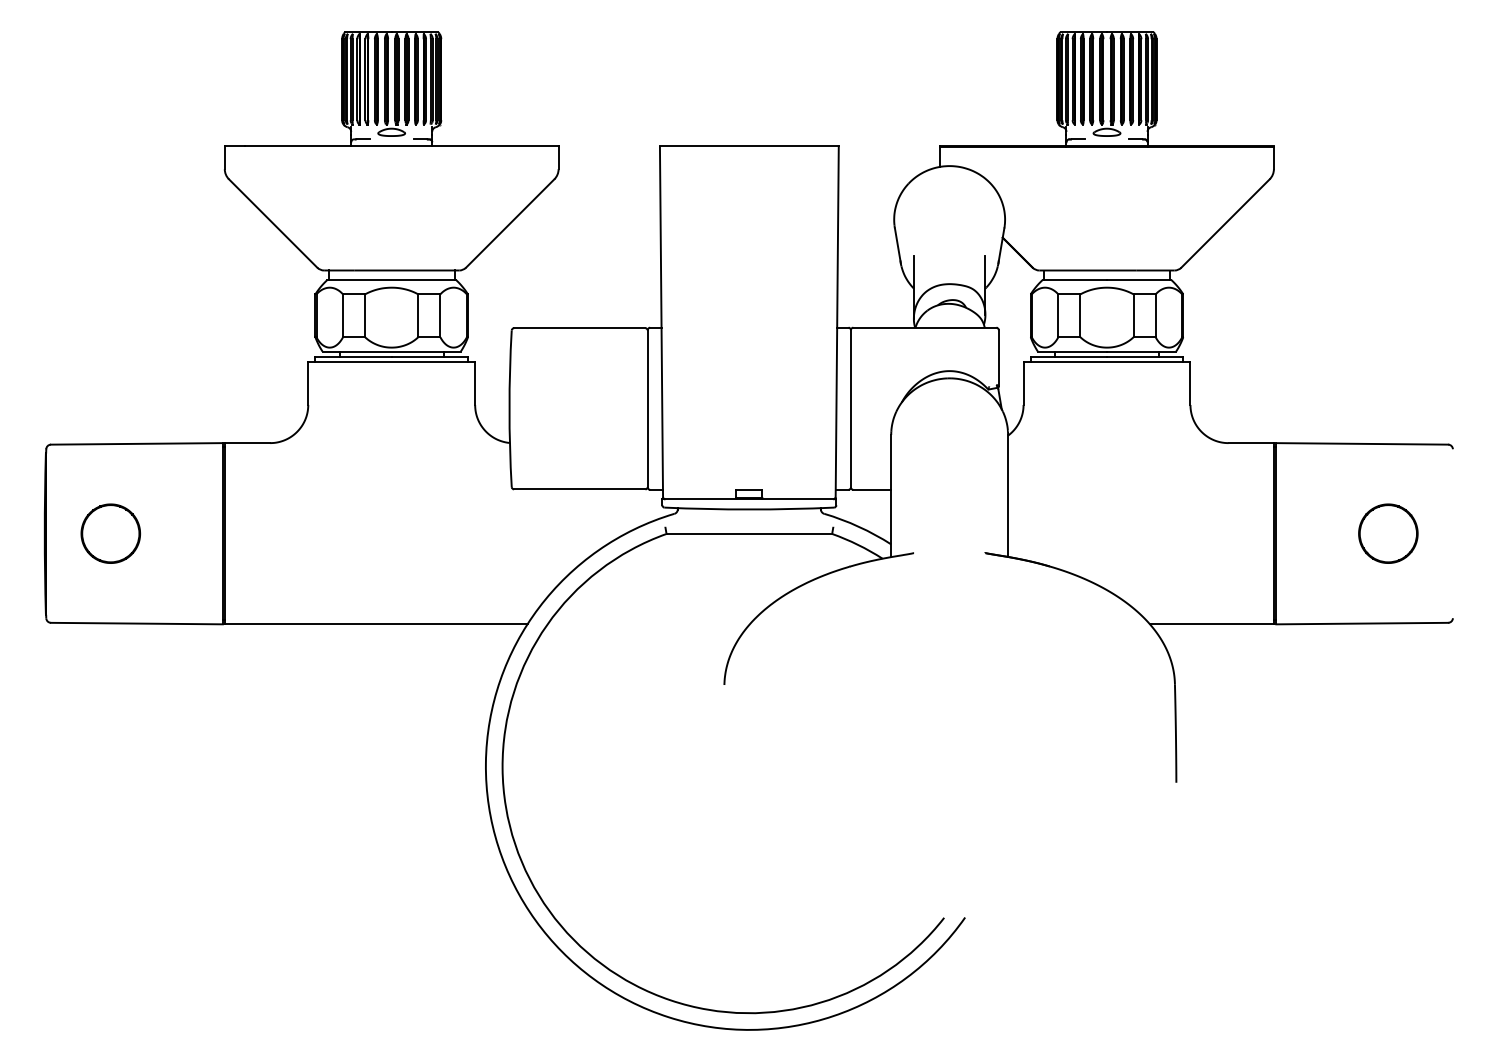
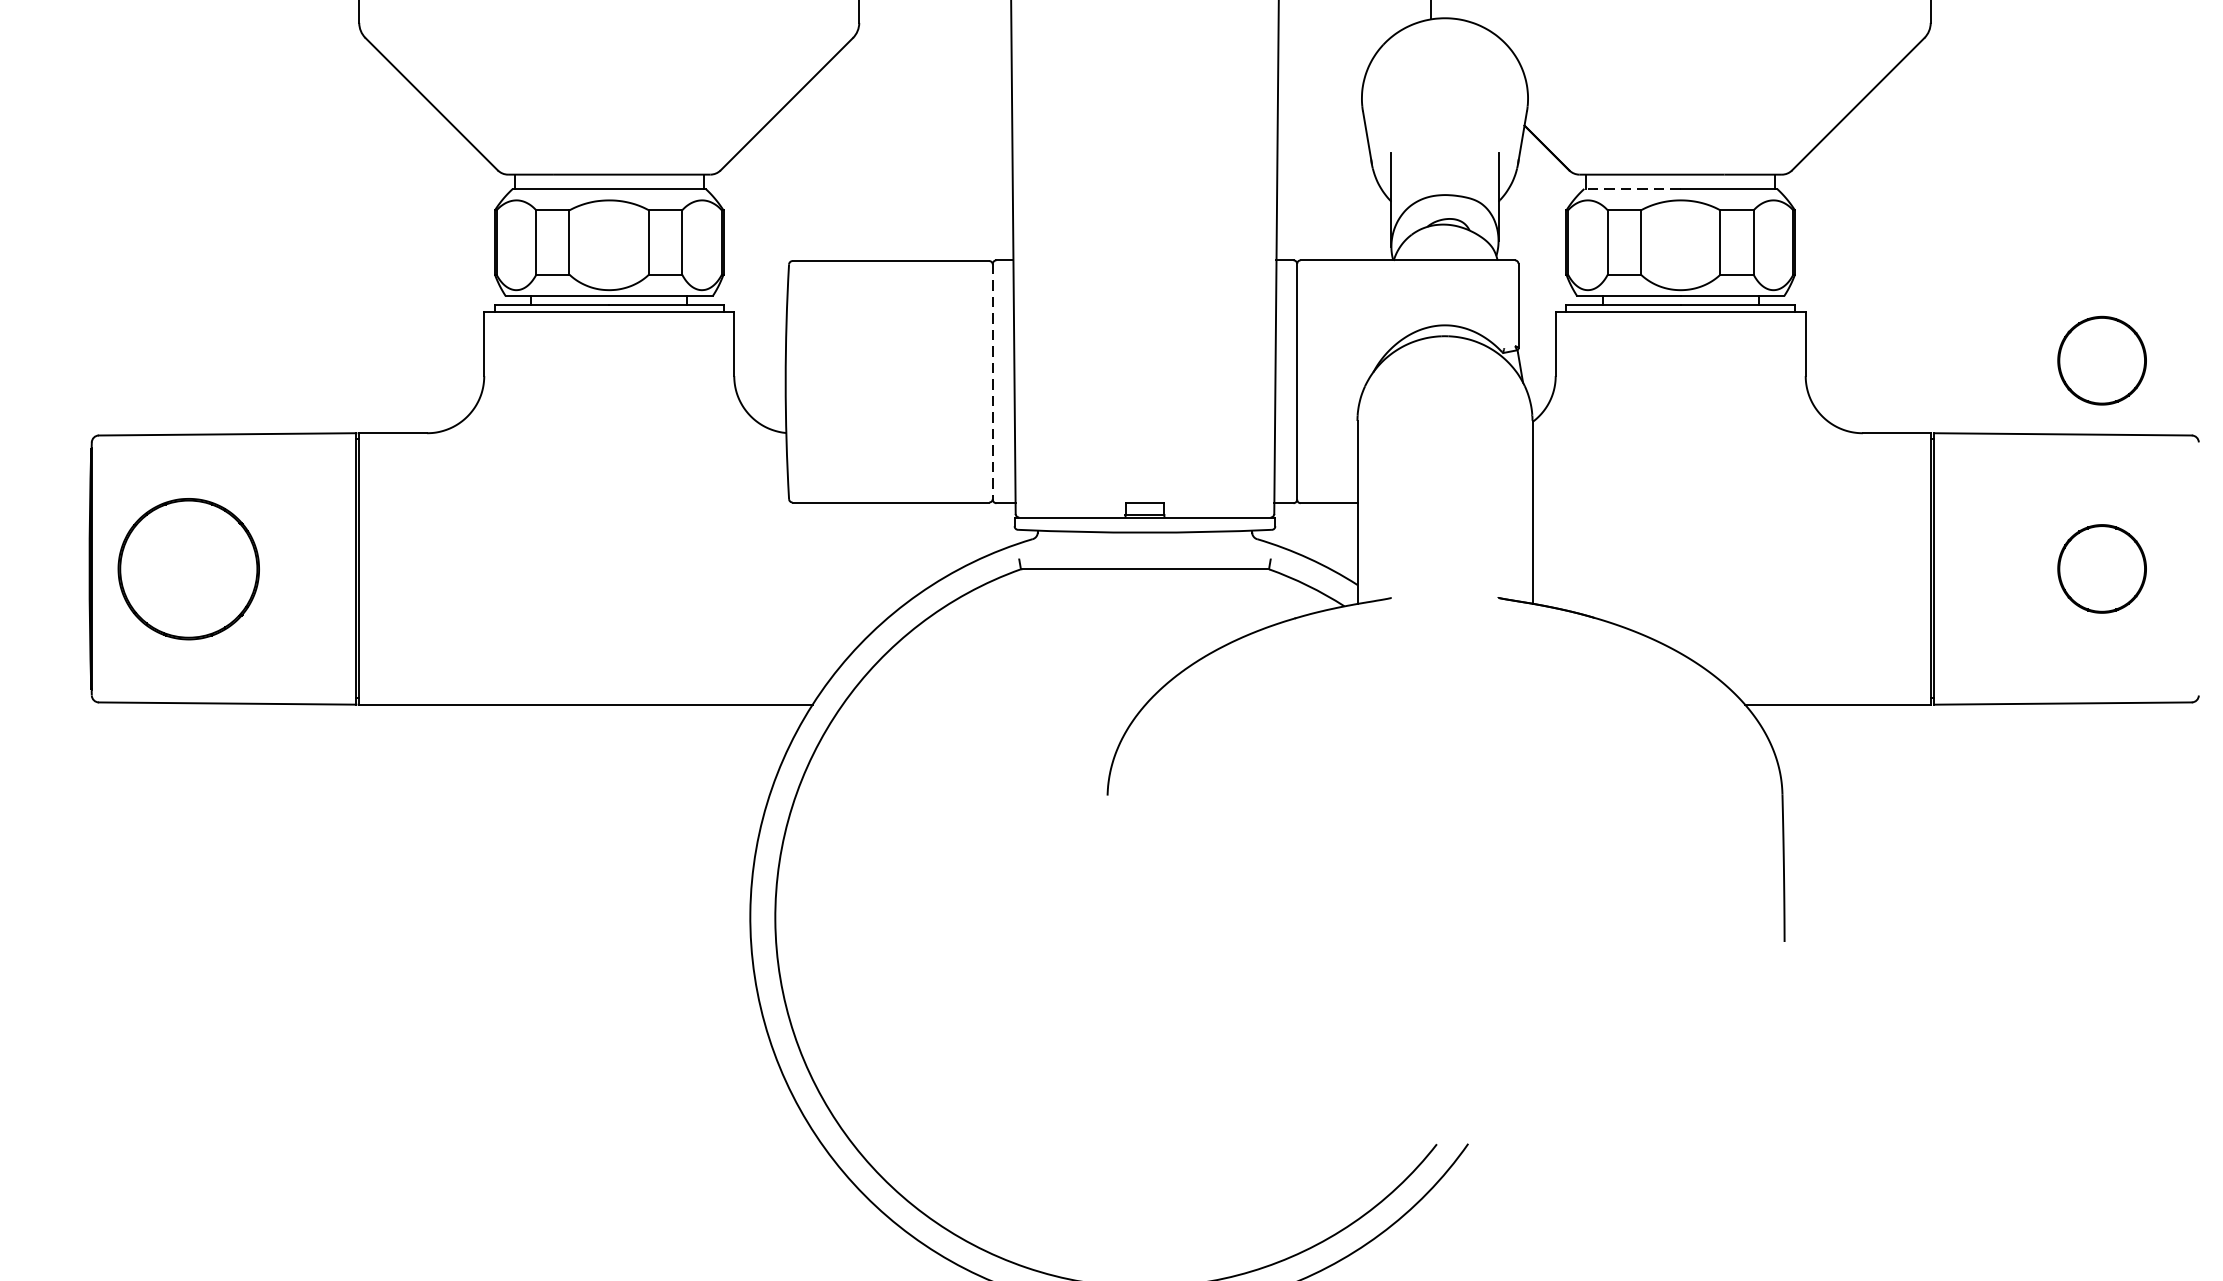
line: (1074, 280) -> (1632, 189), solid -> dashed
part: (1388, 394) -> (2102, 360), added
line: (647, 408) -> (992, 381), solid -> dashed
part: (110, 533) -> (188, 568), size x1.6

